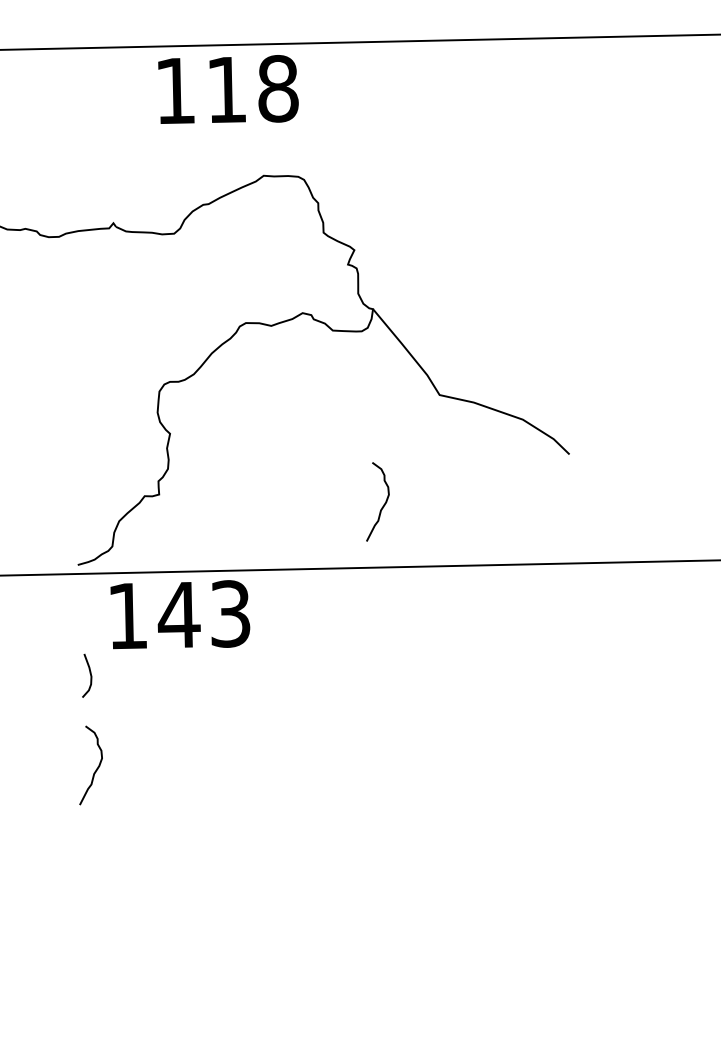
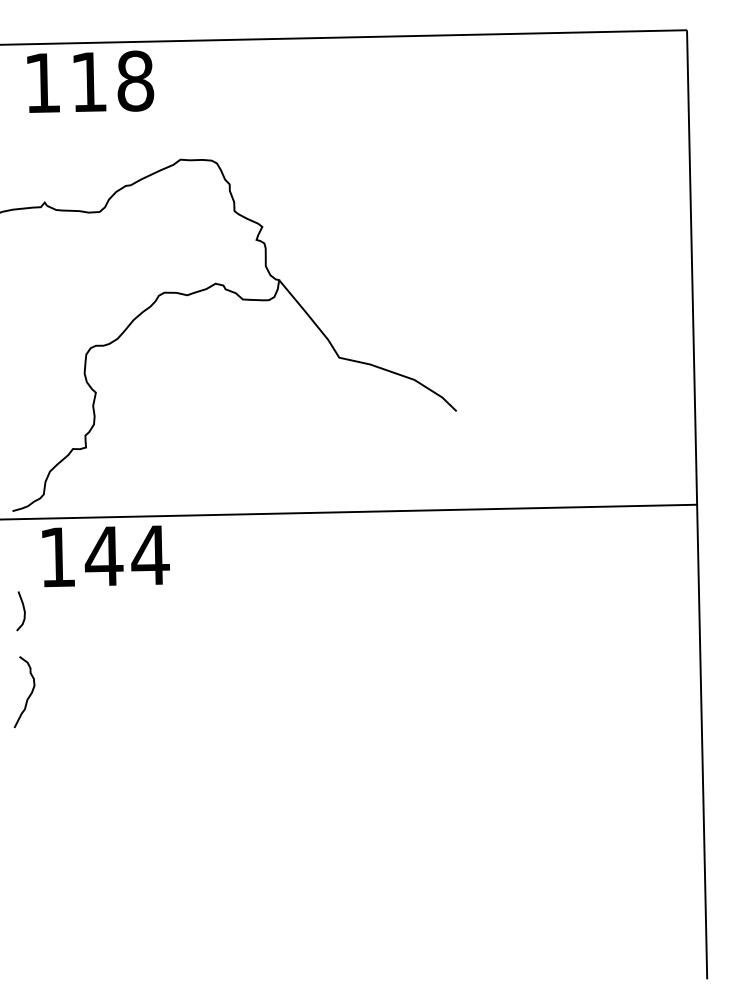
text: (228, 89) -> (90, 81), moved
curve: (383, 504) -> (288, 456), removed
text: (230, 614) -> (150, 555), 143 -> 144

